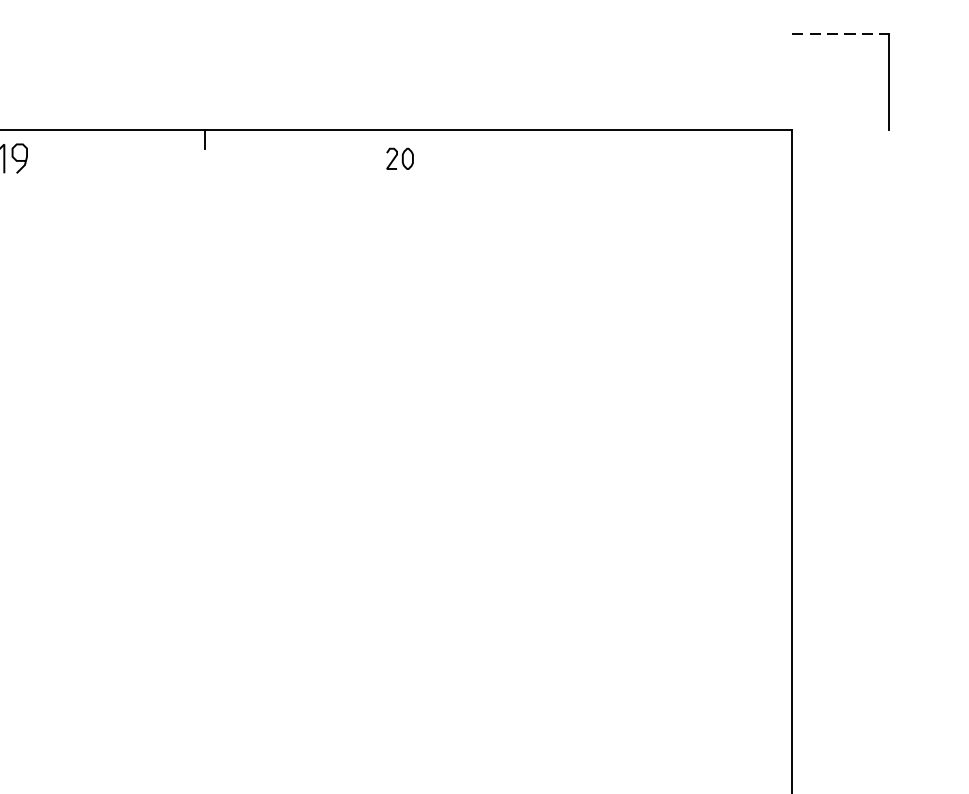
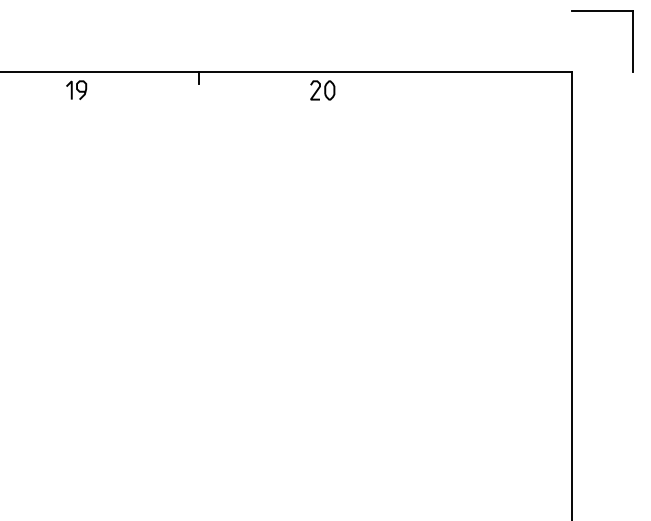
line: (841, 34) -> (602, 11), dashed -> solid
part: (399, 158) -> (322, 90), size x1.43

